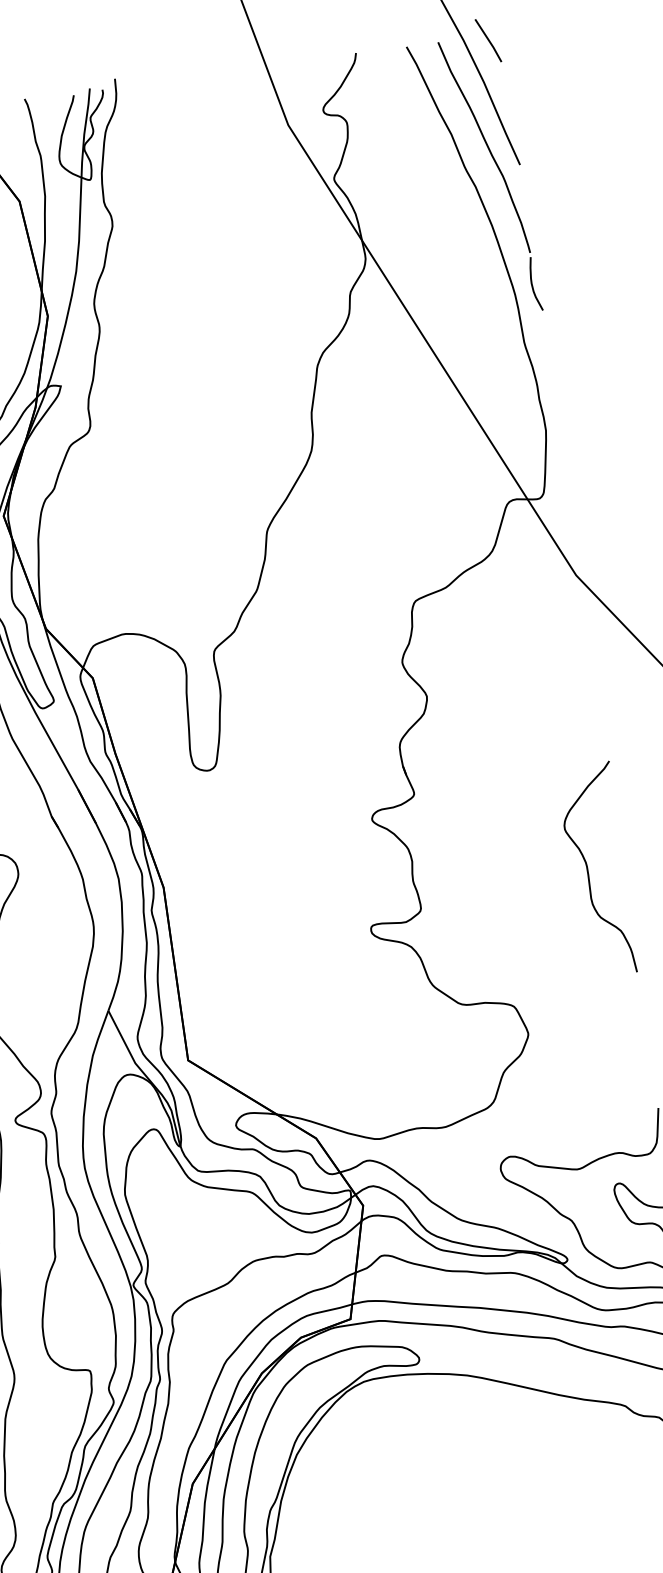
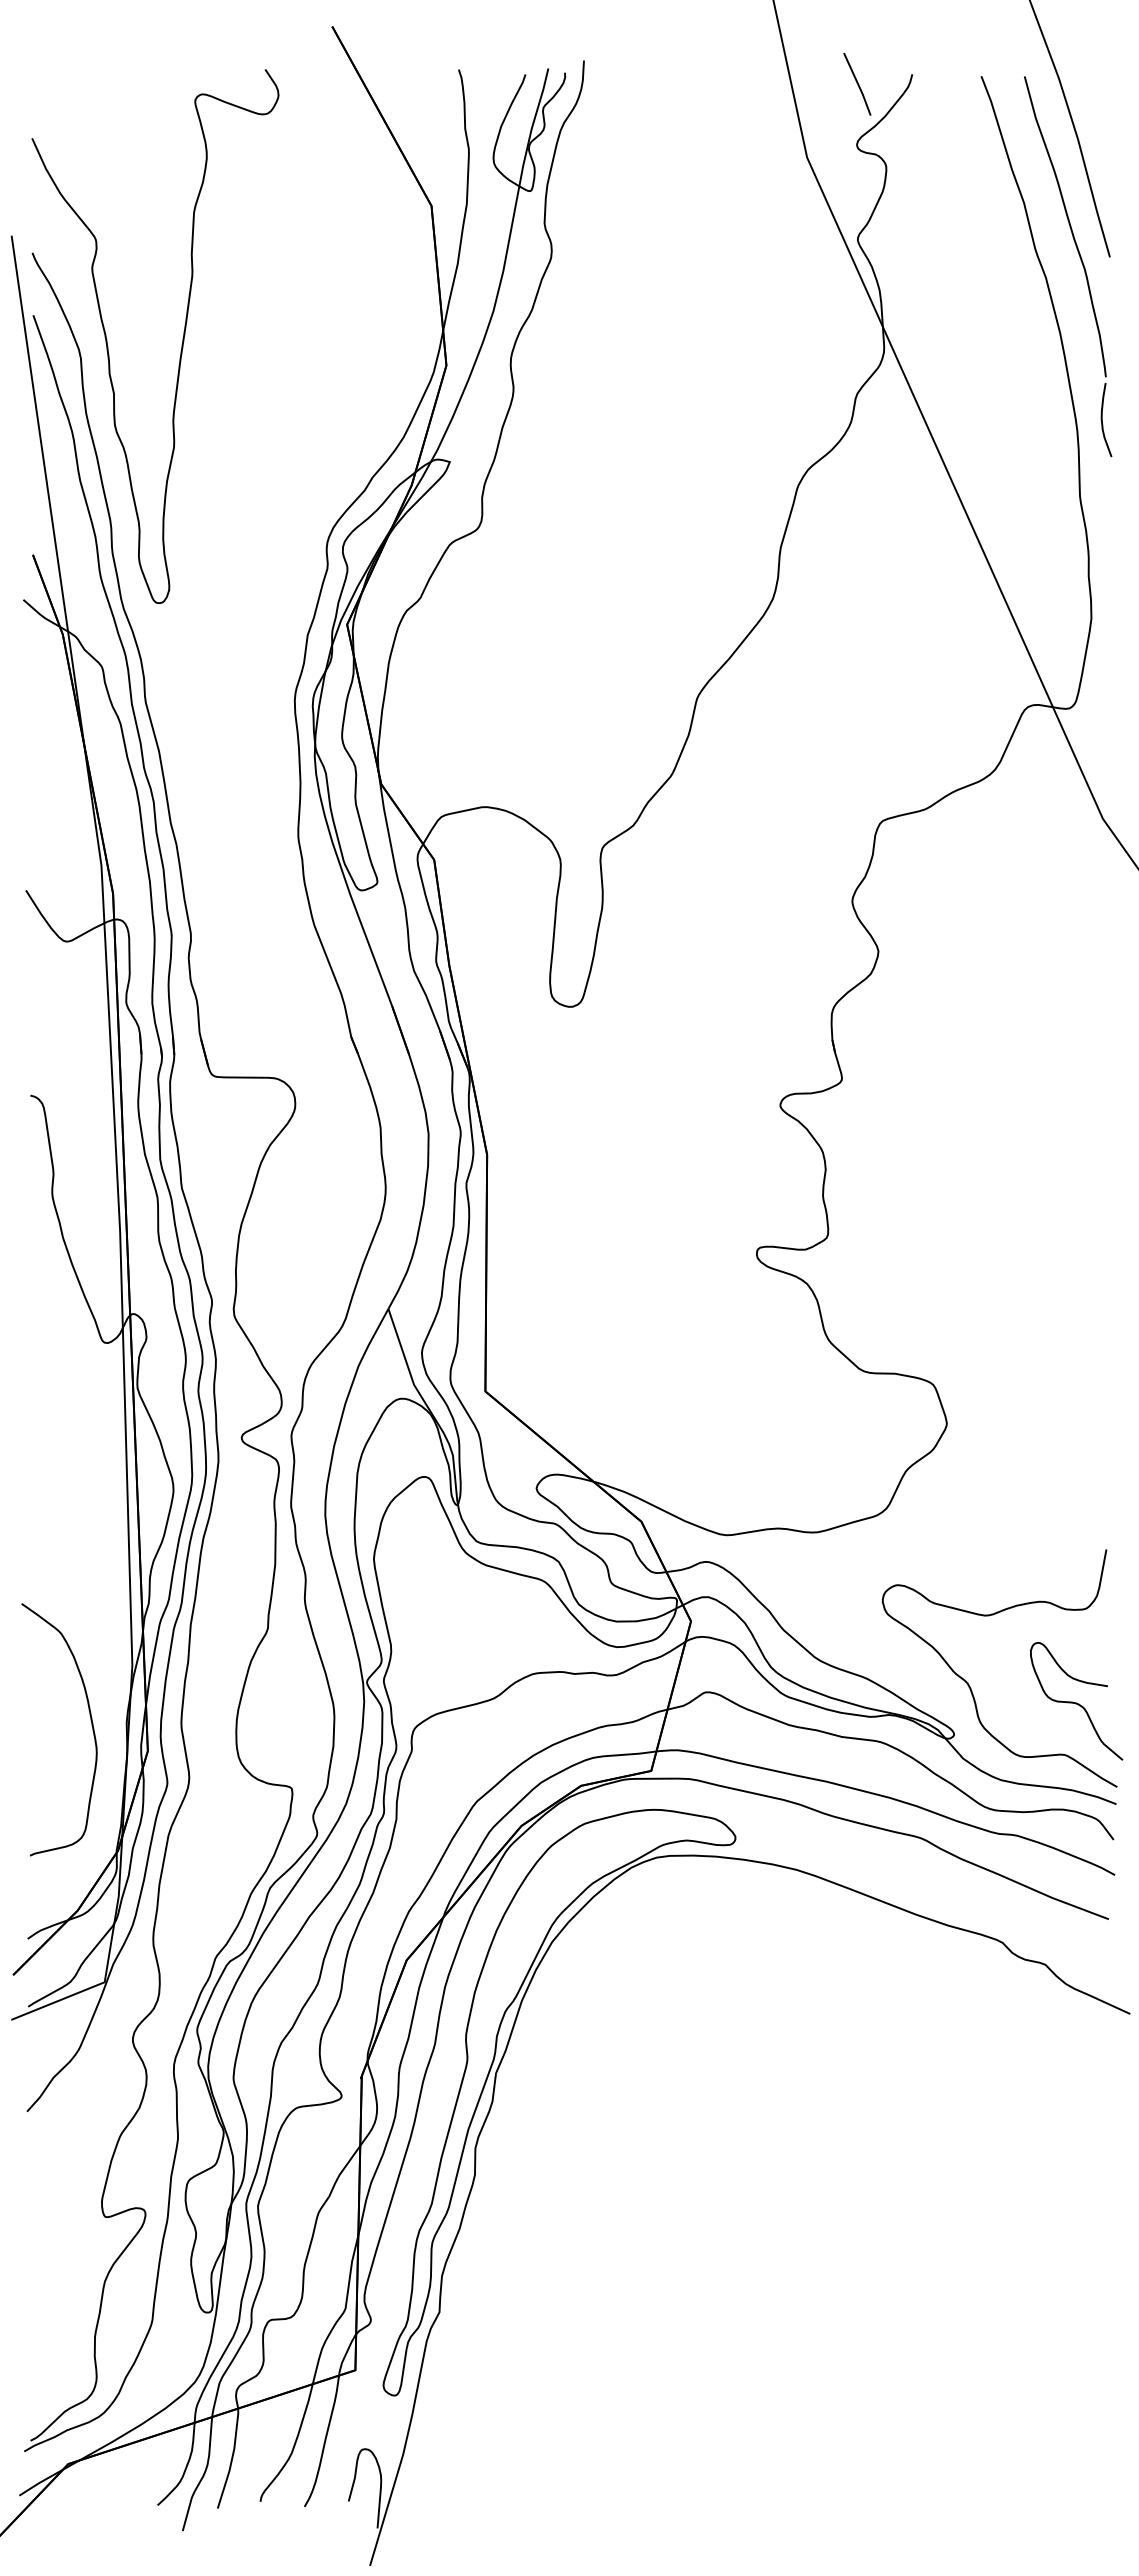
line: (488, 40) -> (857, 83), moved
curve: (589, 874) -> (1060, 1222), removed

